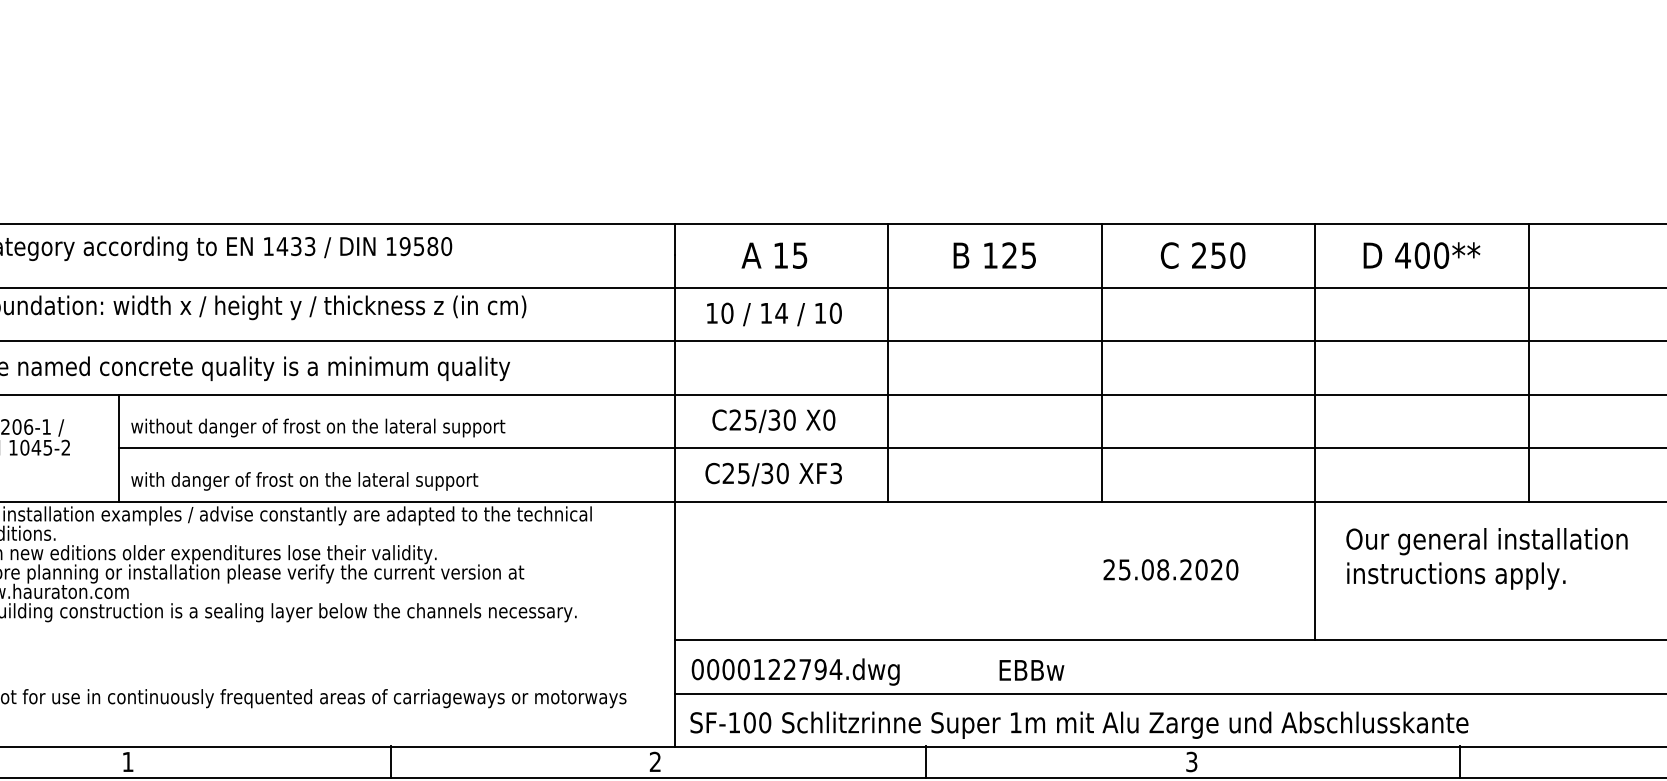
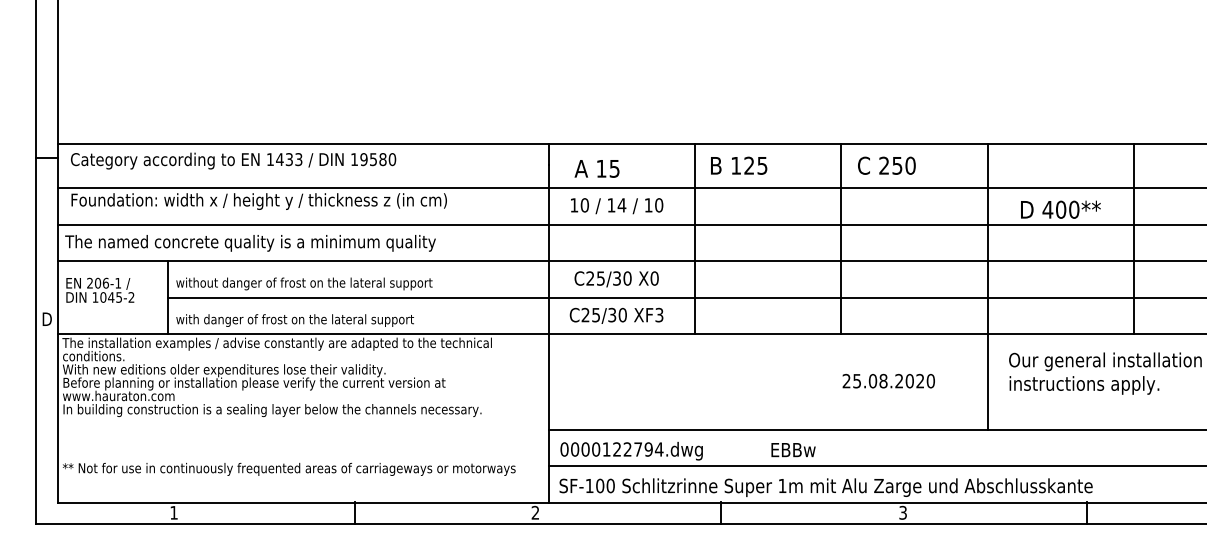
text: (773, 255) -> (596, 168), moved
text: (995, 255) -> (739, 165), moved
text: (1202, 255) -> (886, 165), moved
text: (1421, 255) -> (1060, 209), moved

